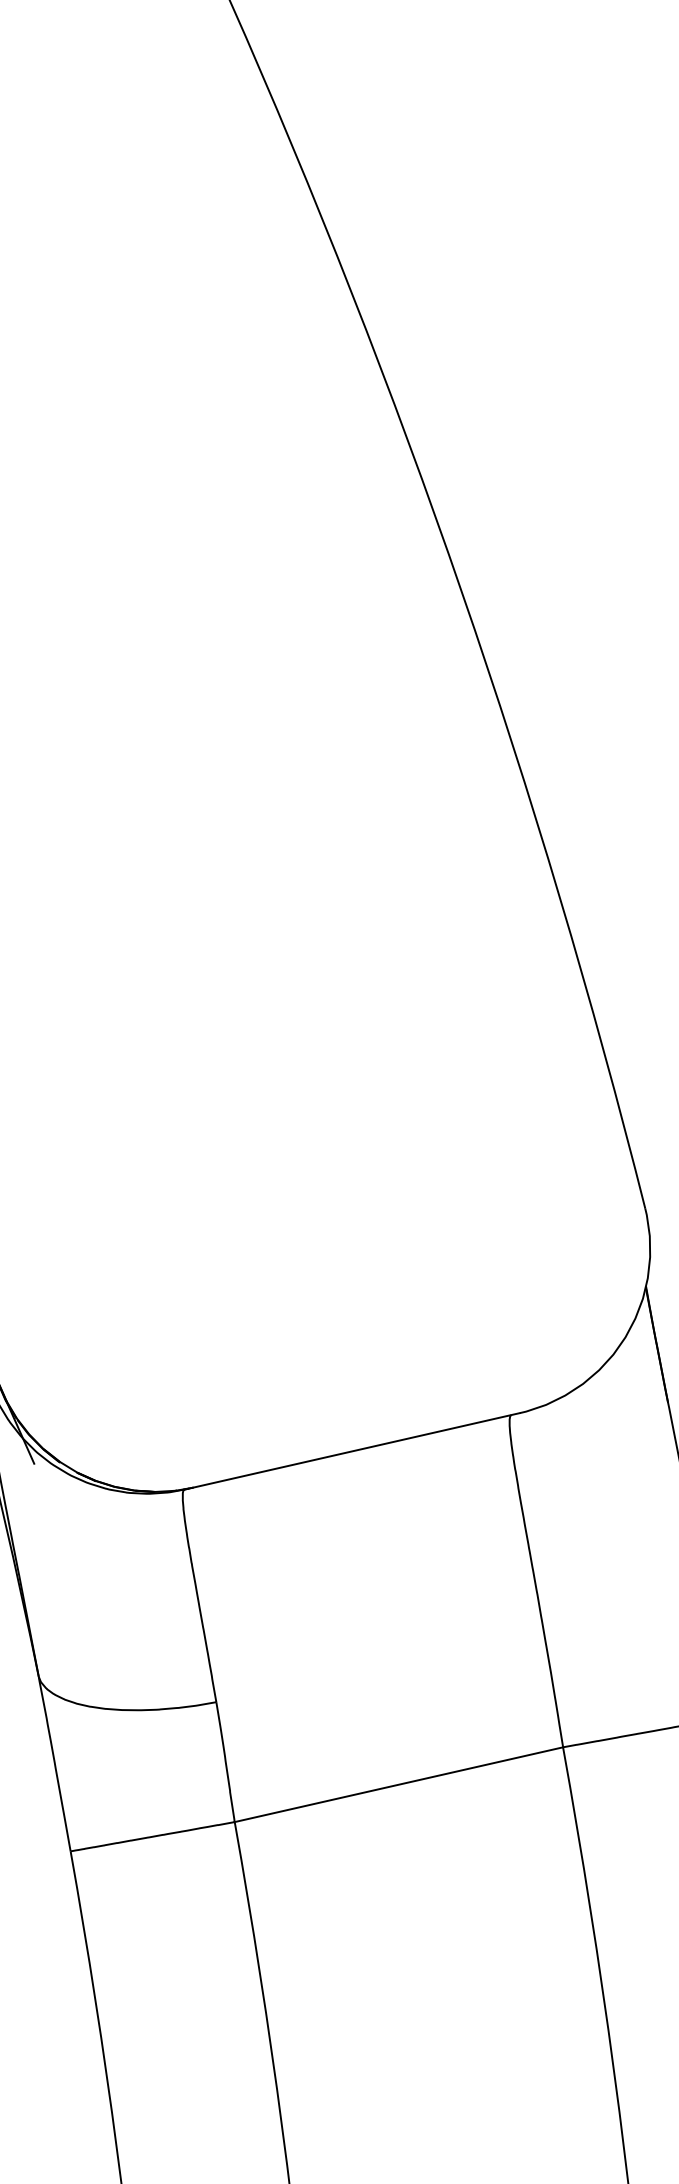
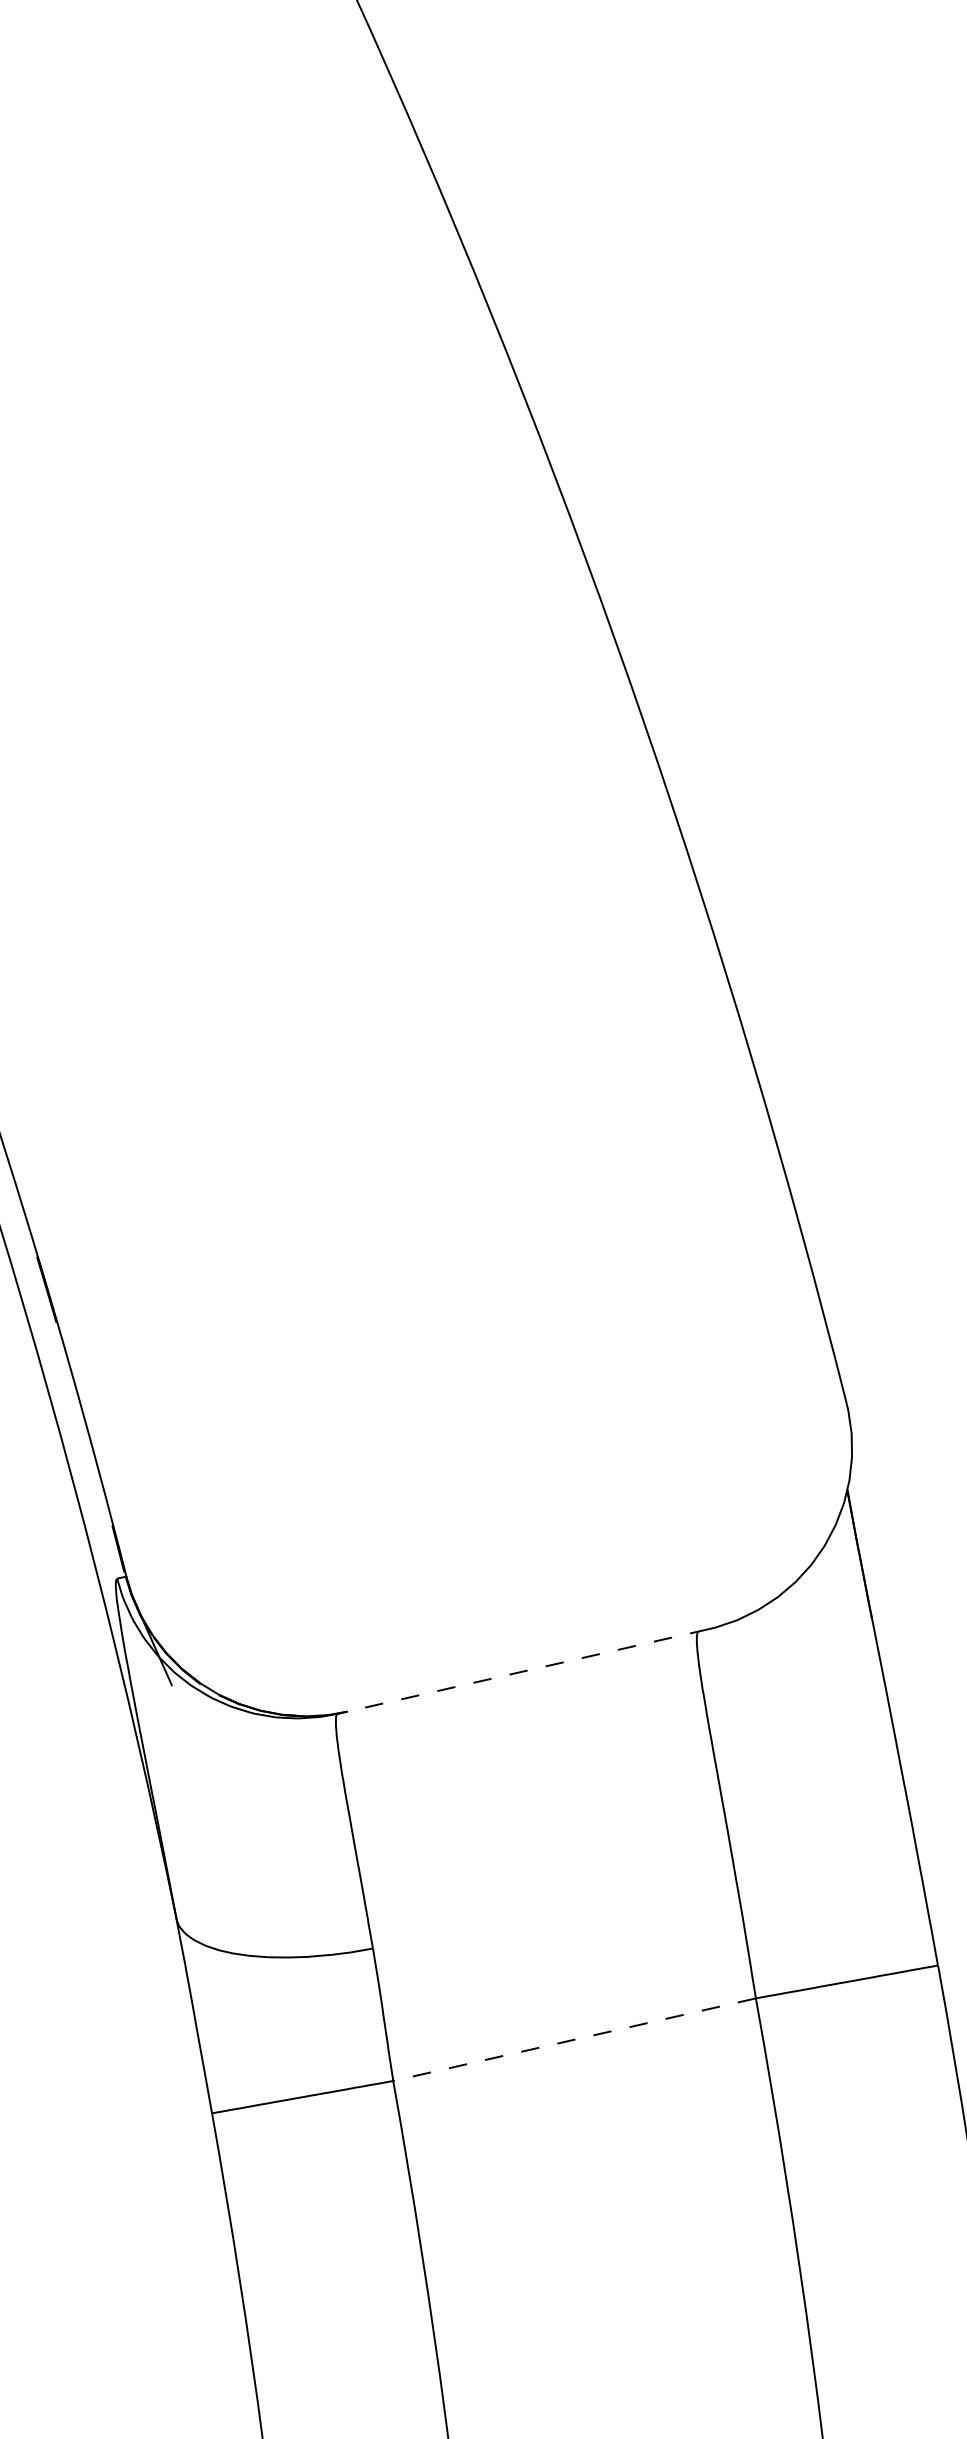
line: (356, 1450) -> (527, 1670), solid -> dashed
line: (398, 1784) -> (574, 2039), solid -> dashed

